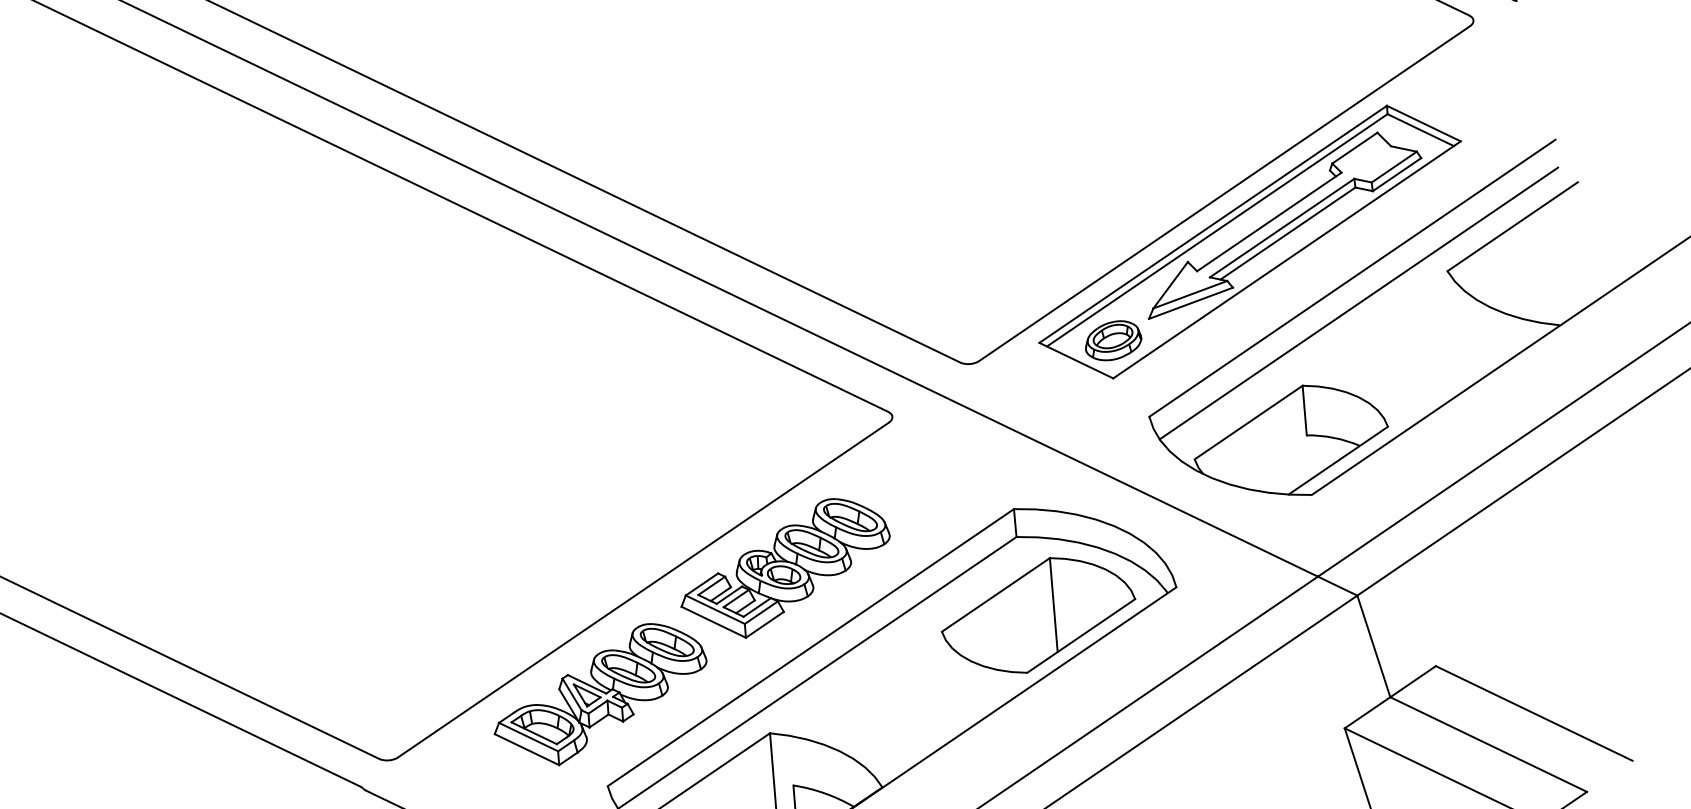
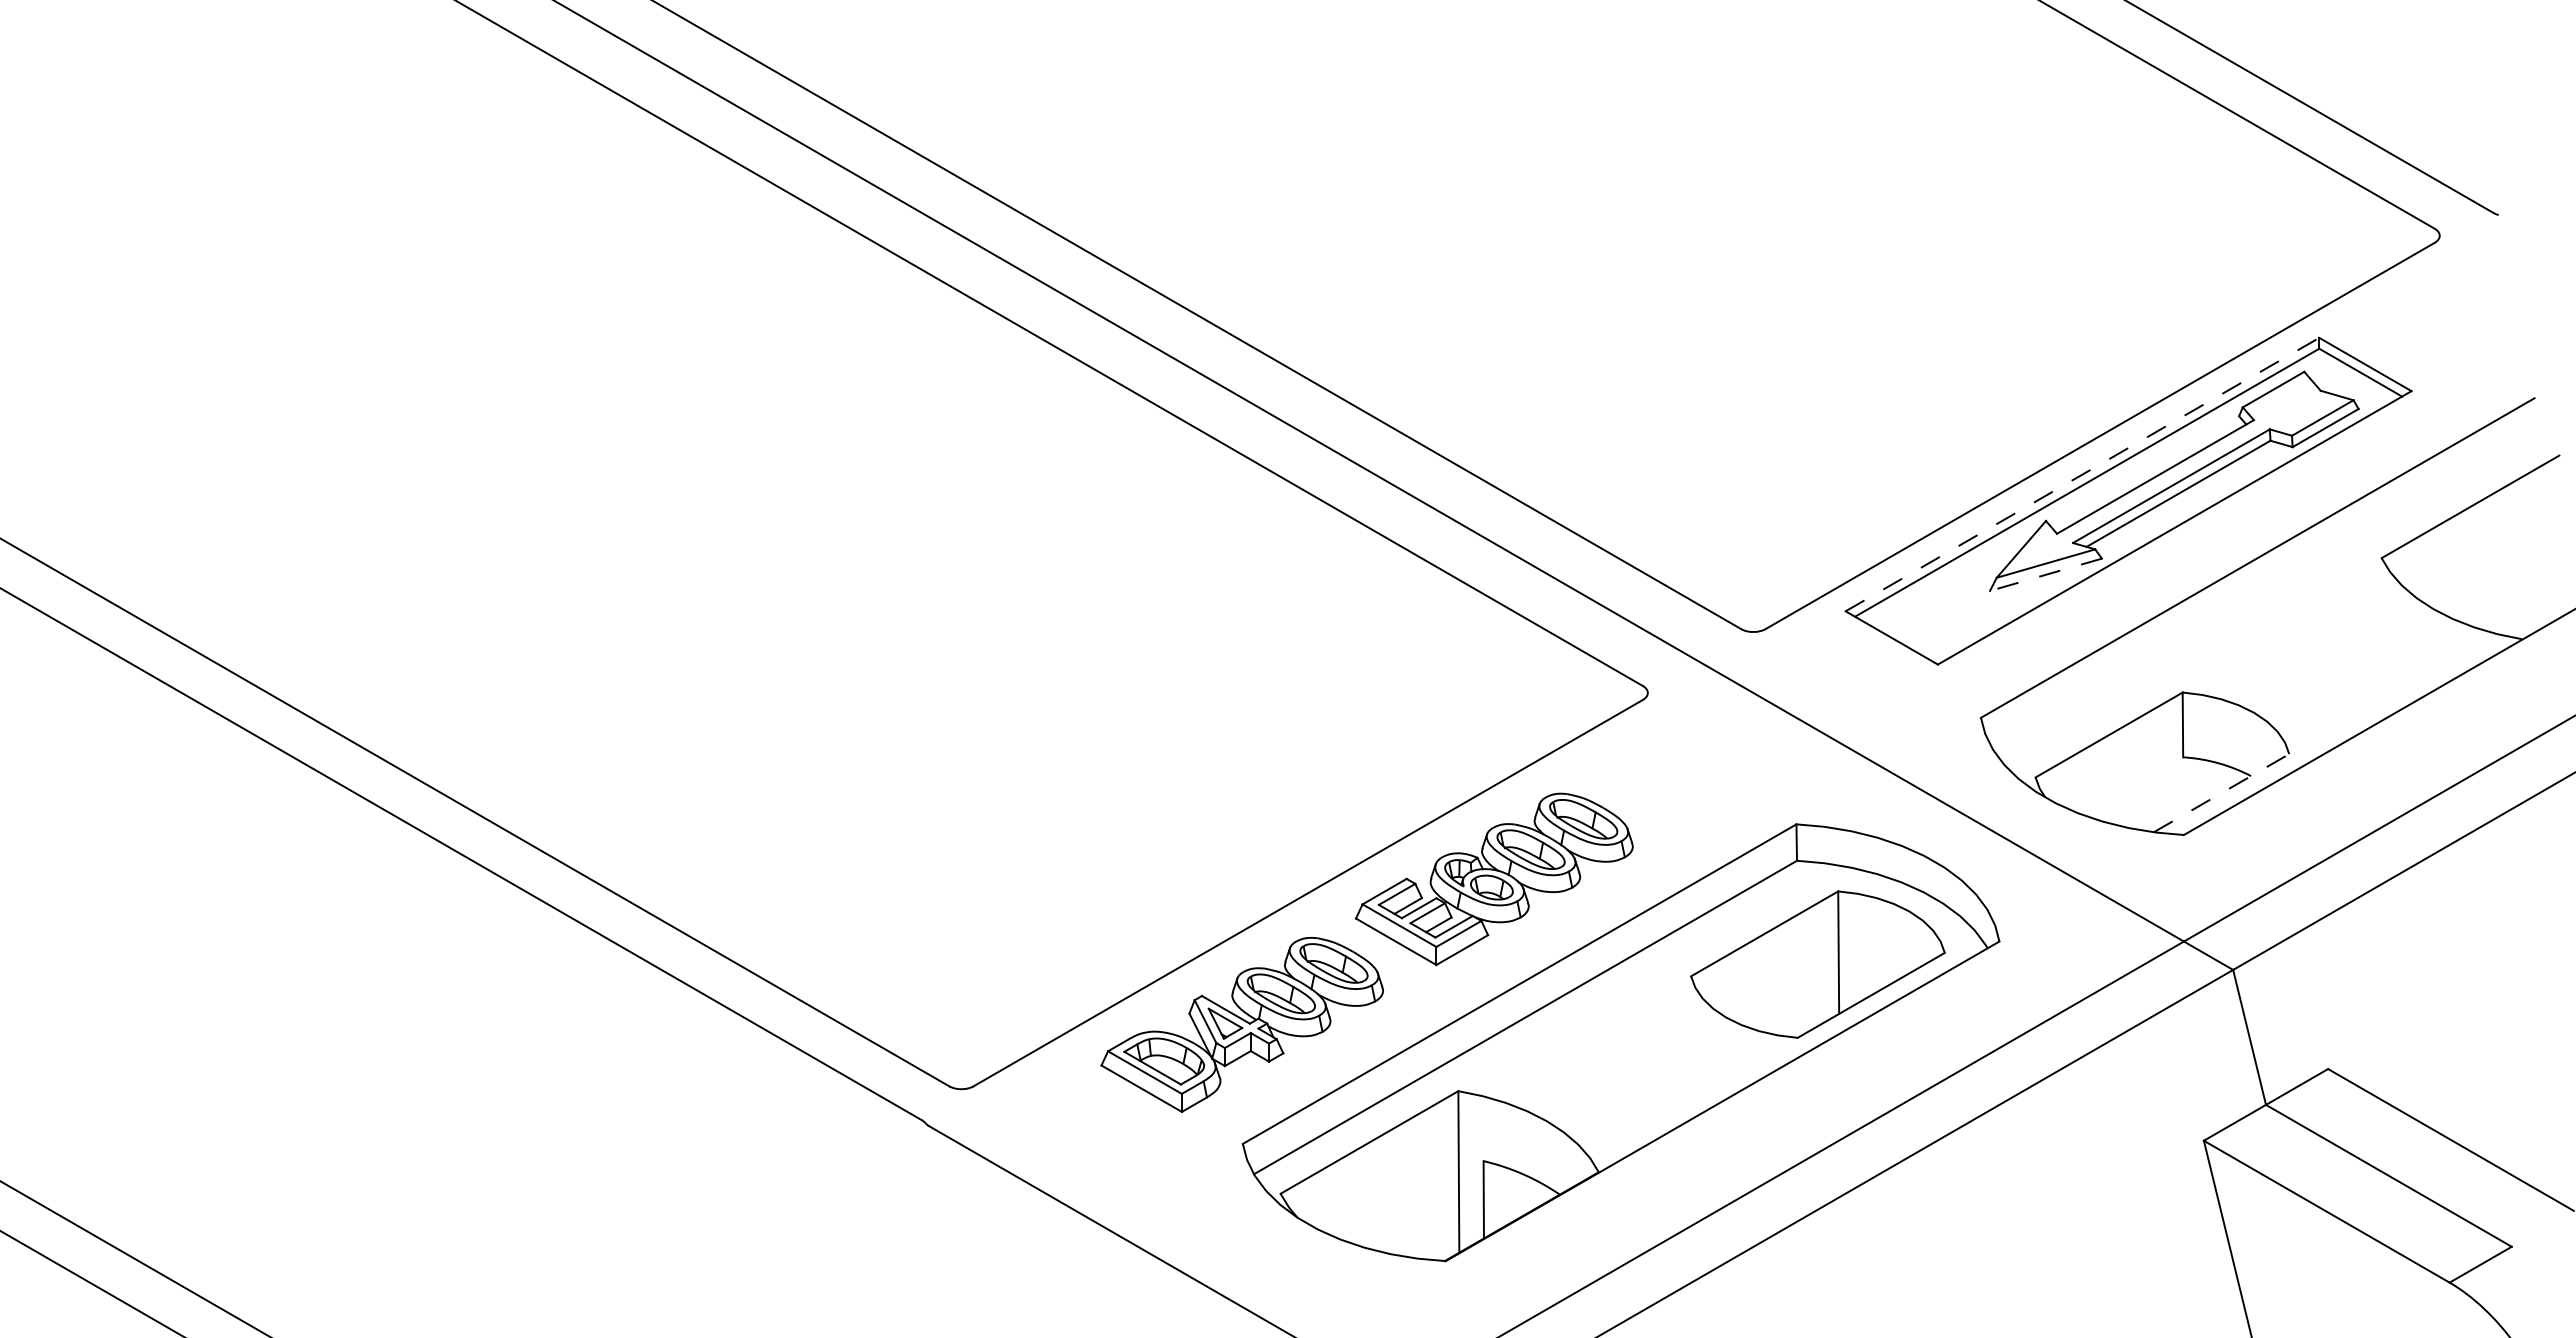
line: (1213, 224) -> (2082, 474), solid -> dashed
line: (1190, 303) -> (2045, 574), solid -> dashed
line: (1358, 303) -> (2263, 591), removed
part: (1113, 340) -> (1941, 615), removed
line: (1338, 460) -> (2221, 792), solid -> dashed

